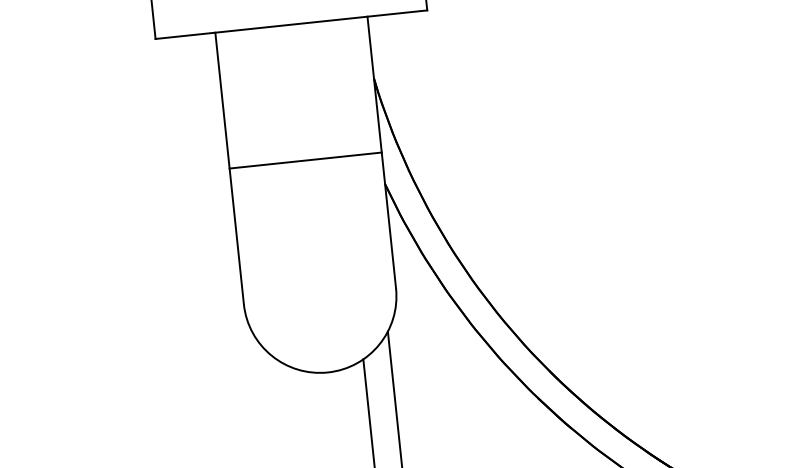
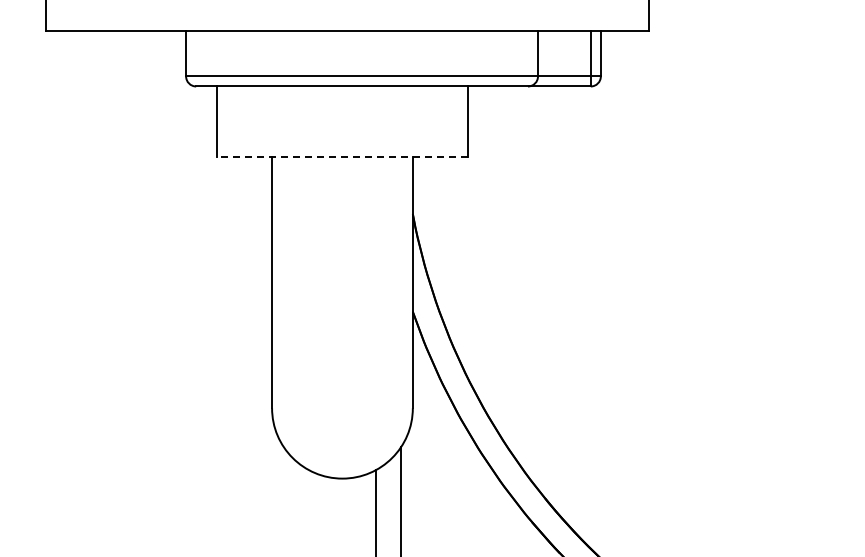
line: (291, 24) -> (342, 156), solid -> dashed
line: (305, 160) -> (342, 282), removed

